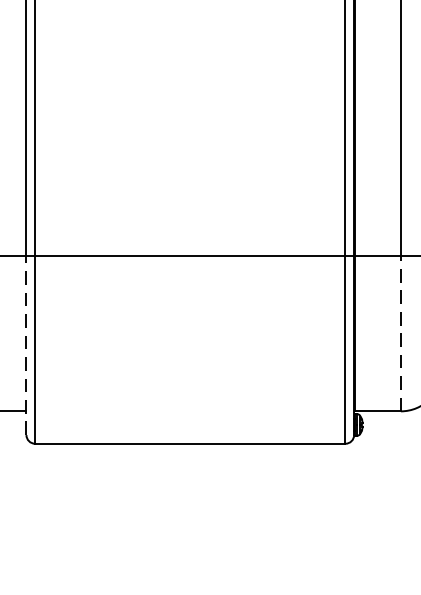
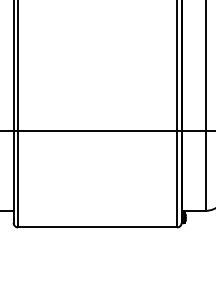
line: (400, 332) -> (205, 170), dashed -> solid
line: (26, 344) -> (13, 176), dashed -> solid

